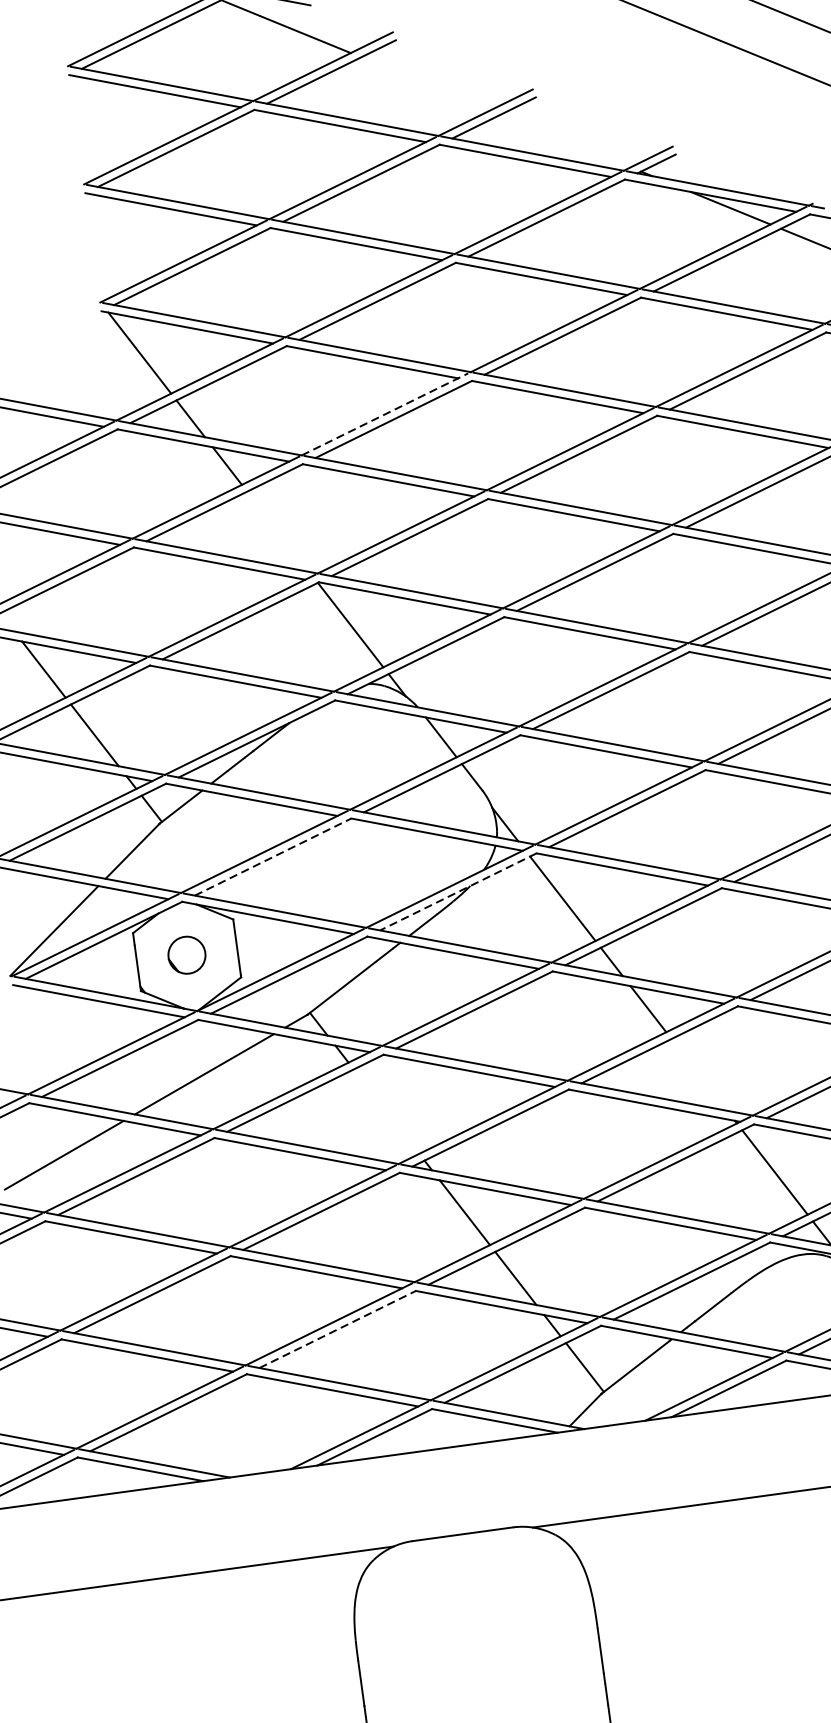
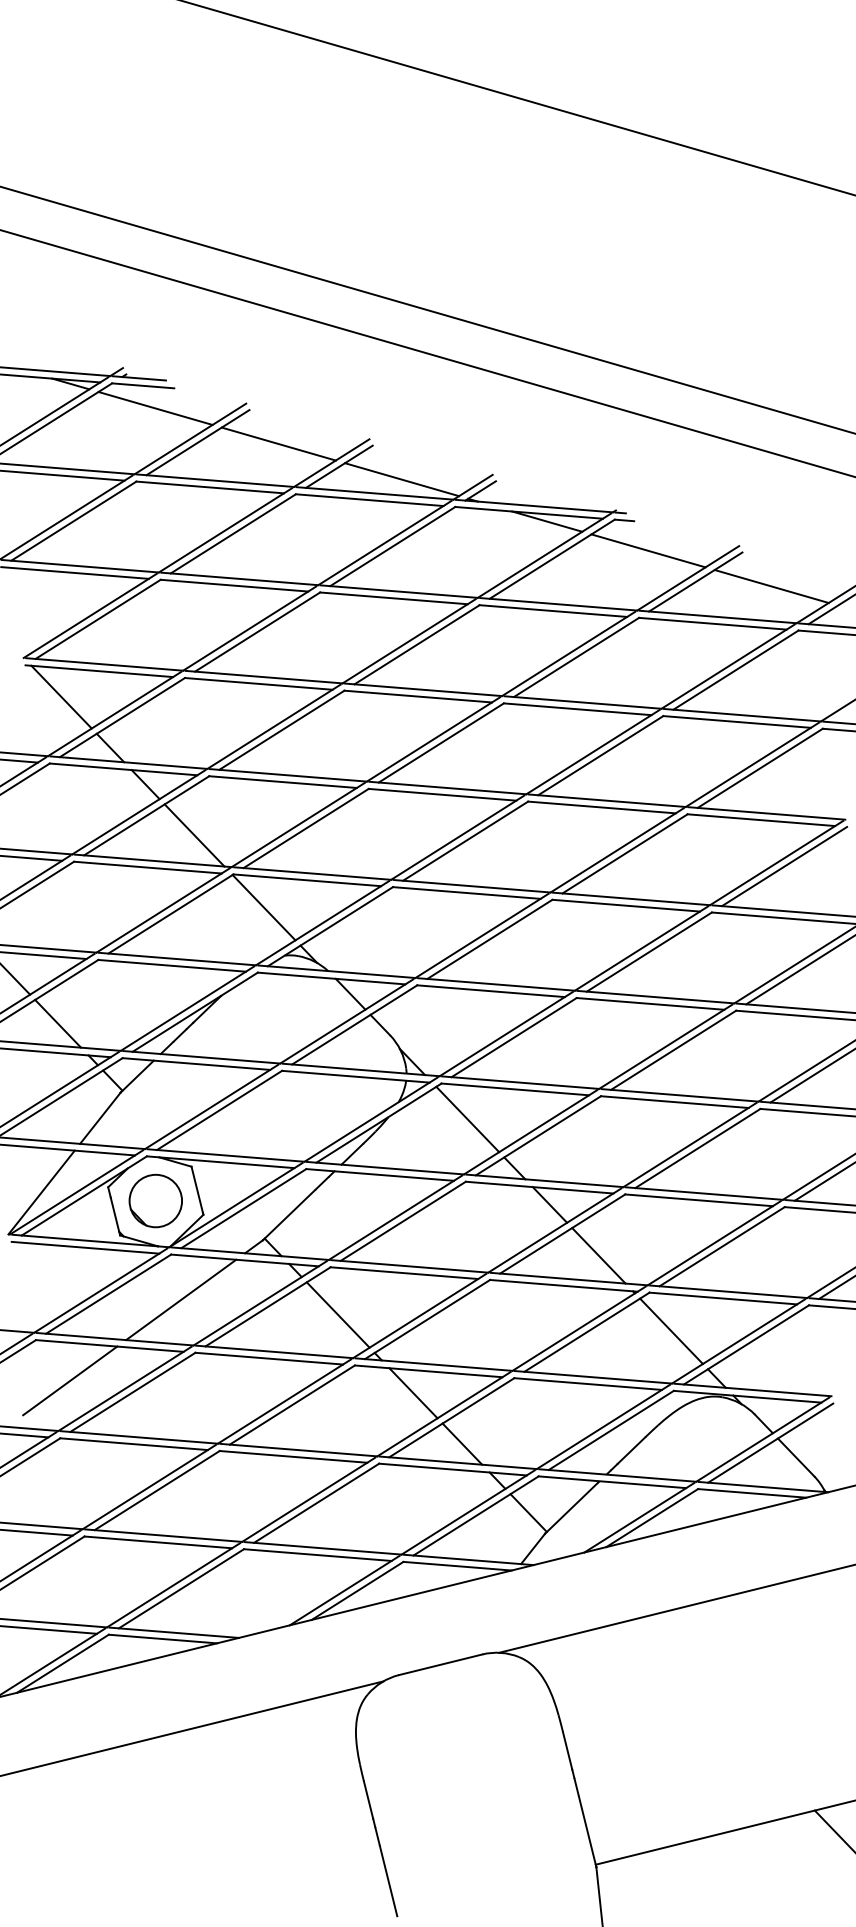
line: (425, 83) -> (278, 443), added
line: (566, 140) -> (402, 479), added
line: (385, 414) -> (274, 726), dashed -> solid
line: (278, 531) -> (194, 835), added
line: (273, 857) -> (219, 1110), dashed -> solid
line: (457, 892) -> (378, 1123), dashed -> solid
part: (186, 954) -> (155, 1200), size x1.67
line: (698, 1074) -> (598, 1255), added
line: (385, 1110) -> (337, 1314), added
line: (338, 1329) -> (317, 1503), dashed -> solid

